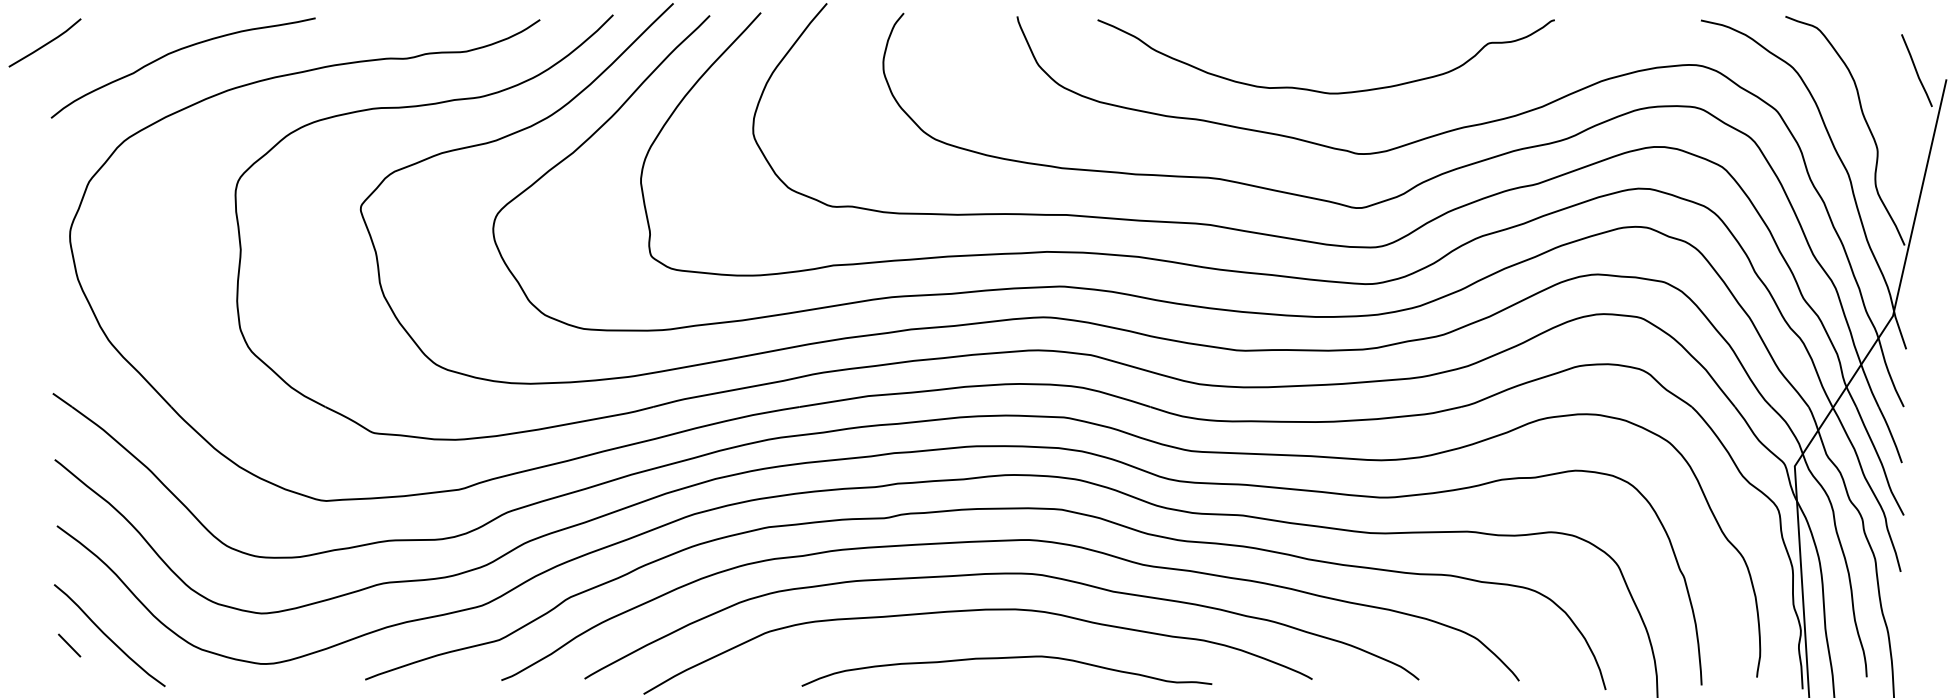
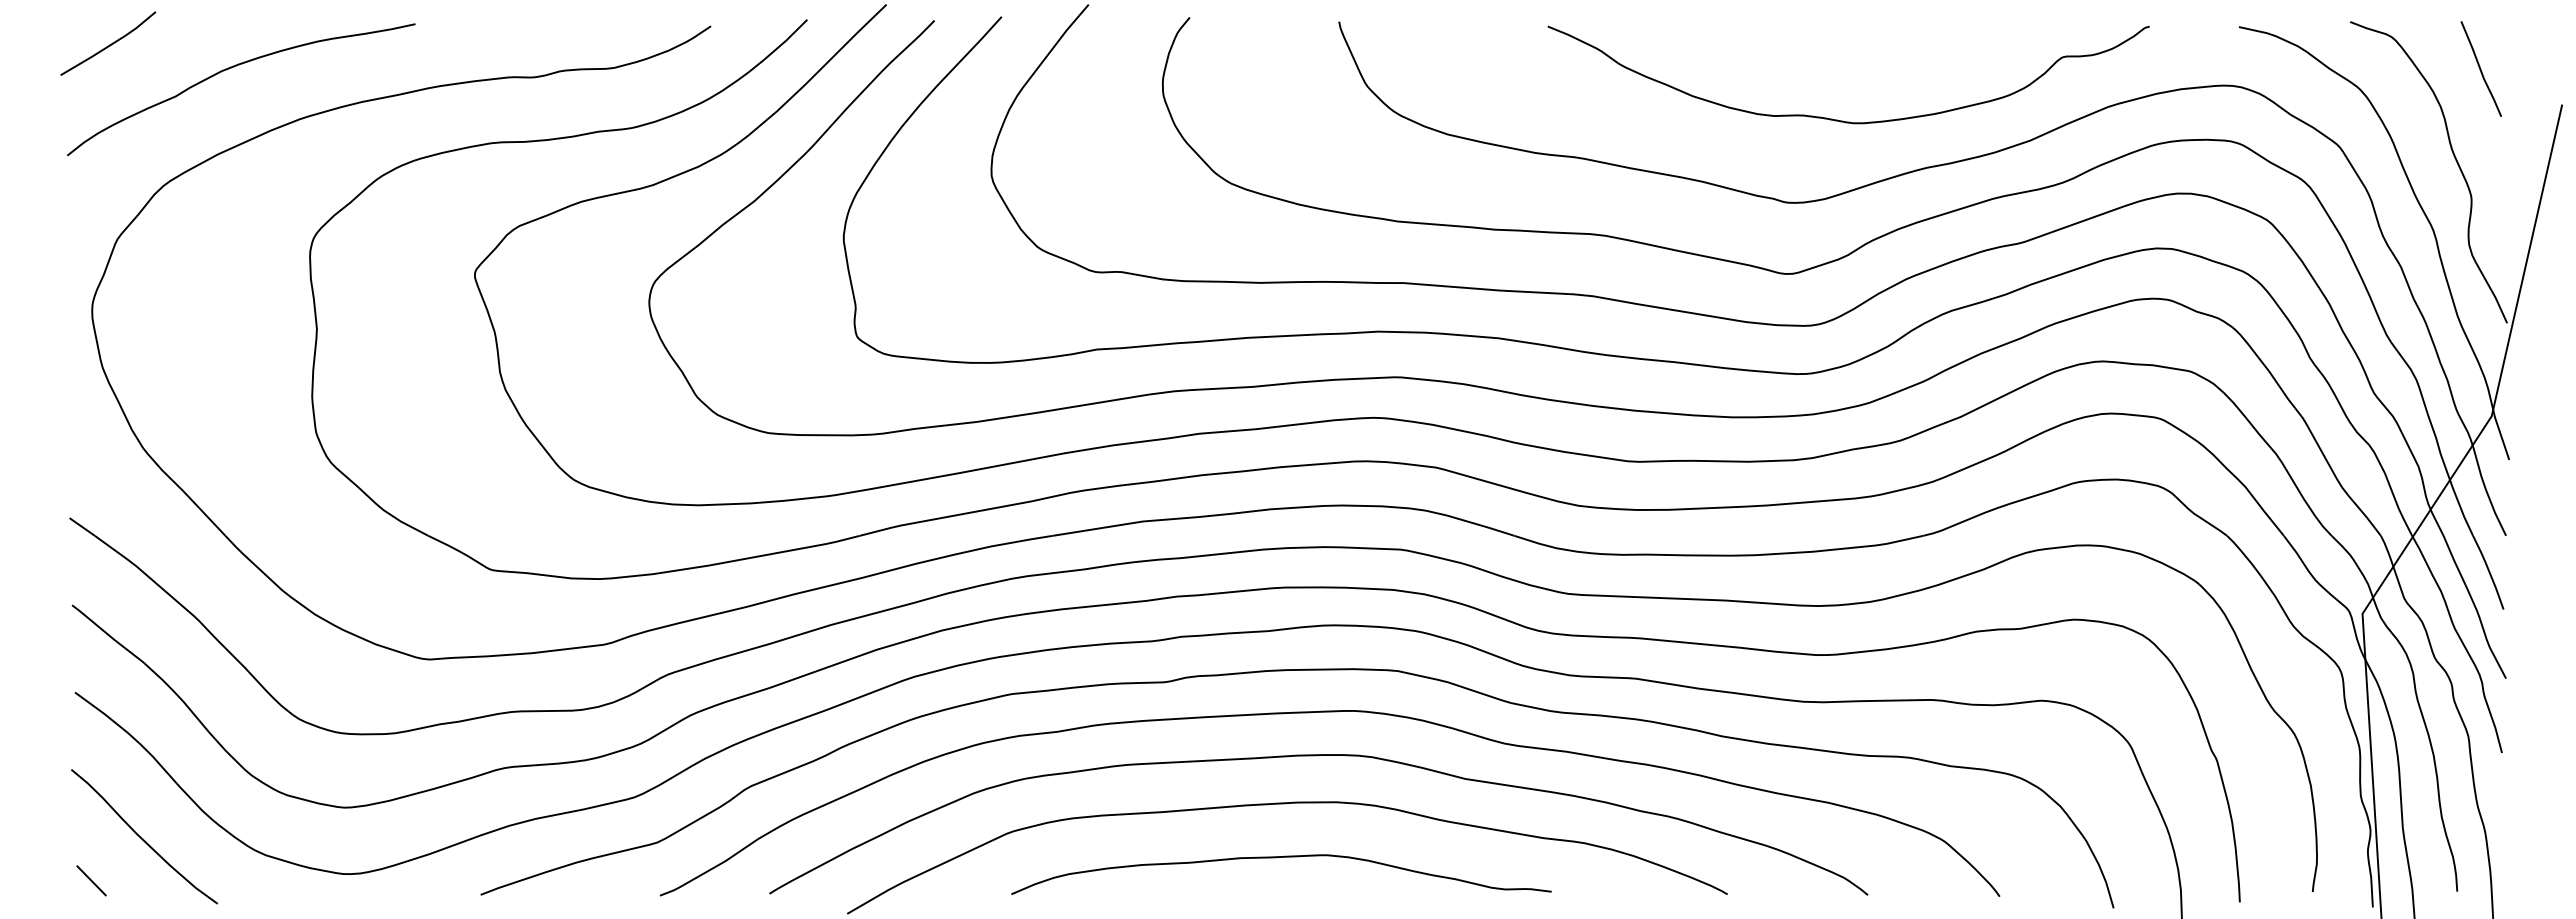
line: (45, 43) -> (109, 44), moved
line: (1916, 70) -> (2480, 68), moved
curve: (1322, 91) -> (1843, 120), moved
line: (69, 645) -> (91, 880), moved
curve: (1003, 658) -> (1276, 858), moved

